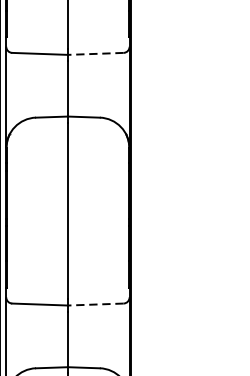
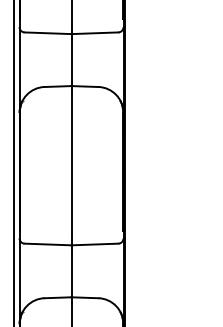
line: (95, 54) -> (94, 33), dashed -> solid
line: (95, 304) -> (94, 244), dashed -> solid

